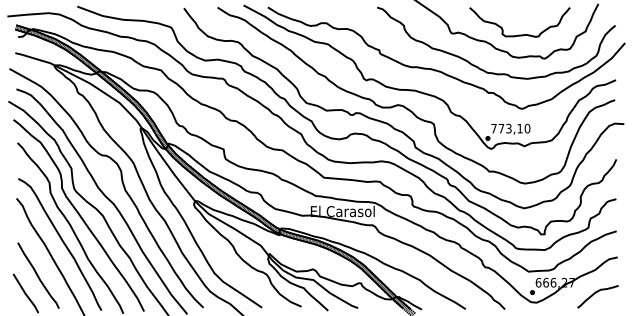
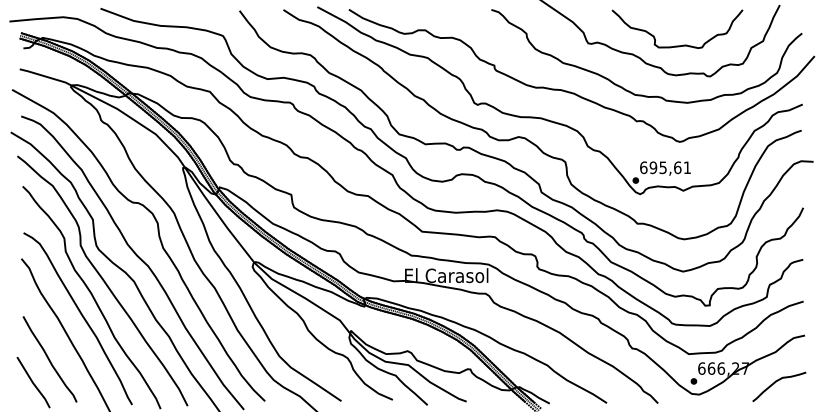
text: (510, 128) -> (665, 167), 773,10 -> 695,61

